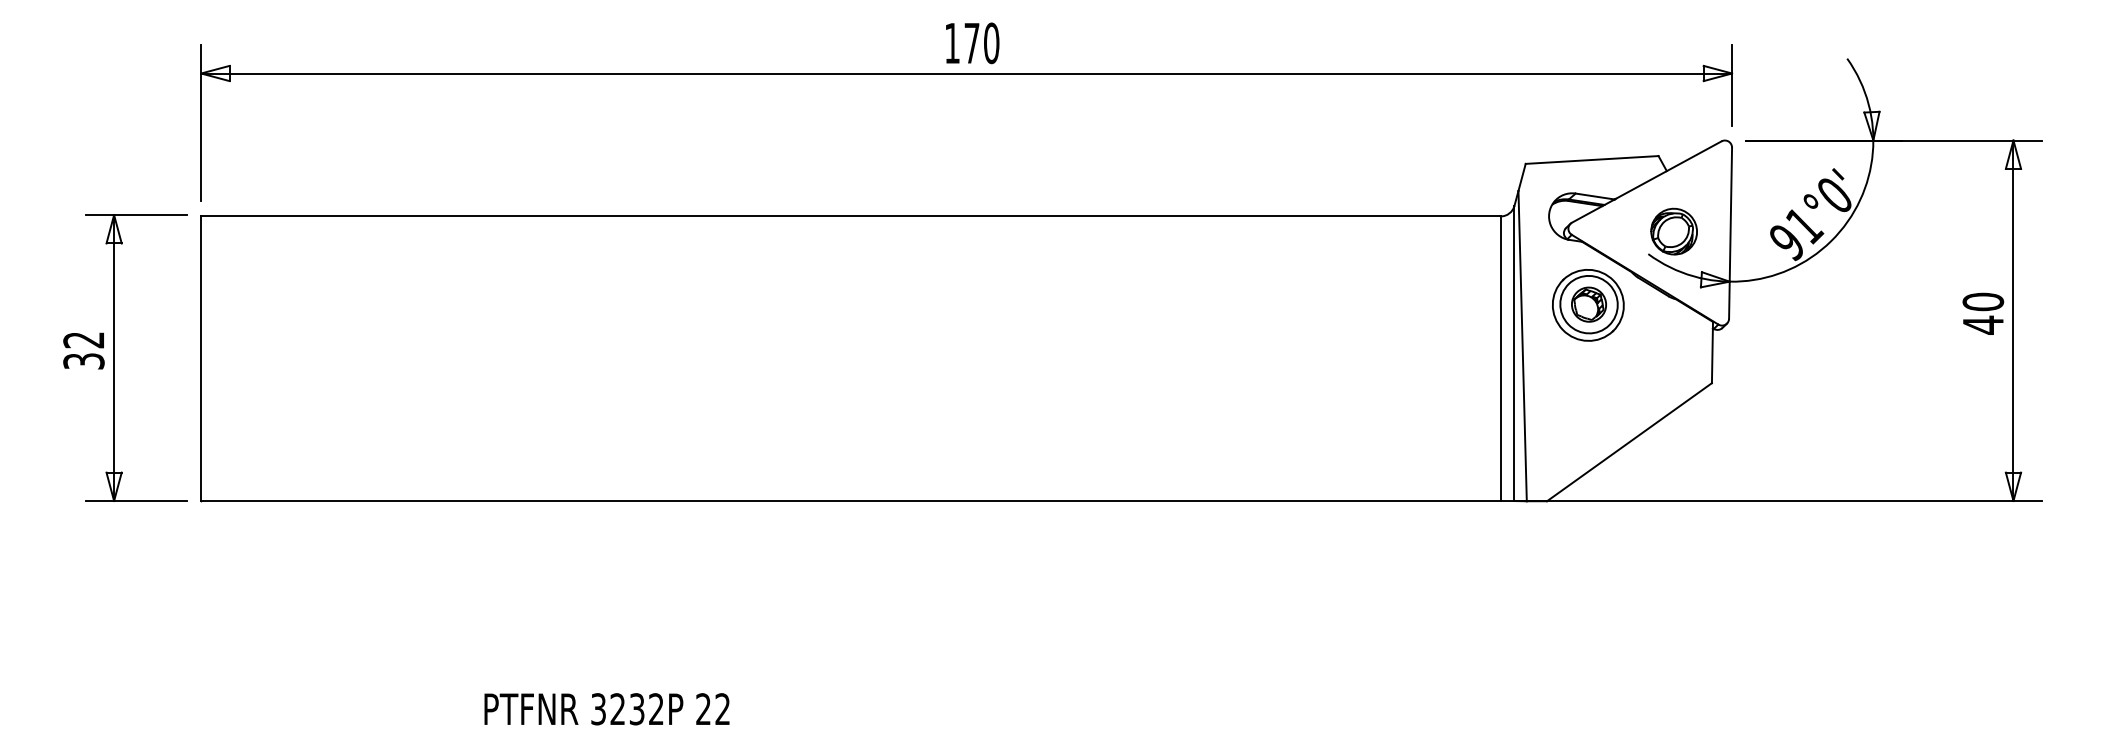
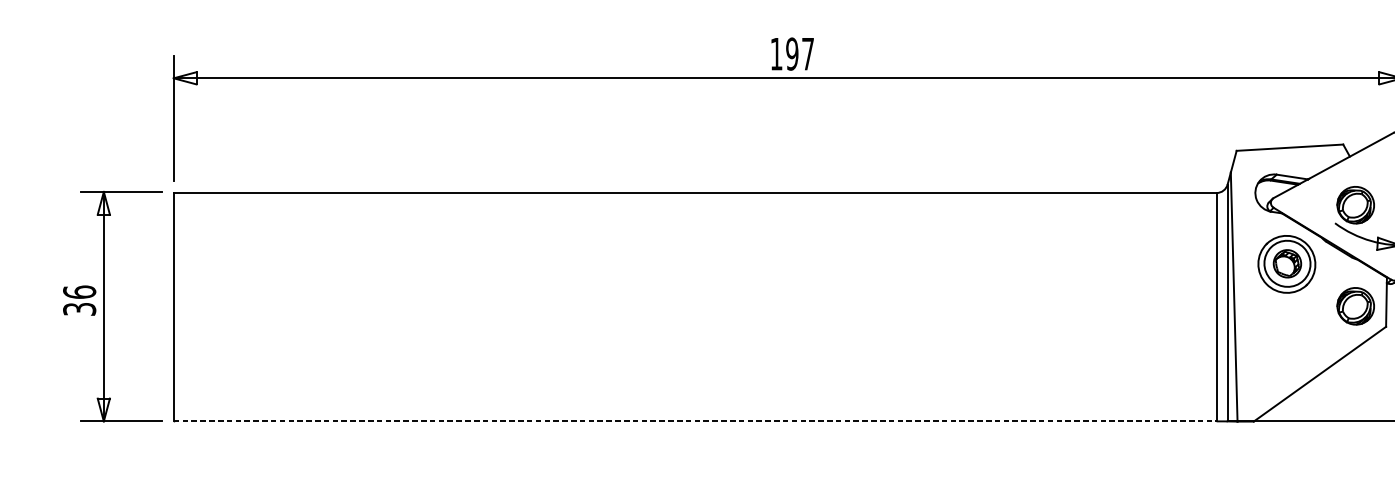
text: (981, 43) -> (799, 54), 170 -> 197
text: (83, 339) -> (79, 291), 32 -> 36
part: (1673, 357) -> (1355, 306), added
line: (850, 501) -> (694, 421), solid -> dashed

